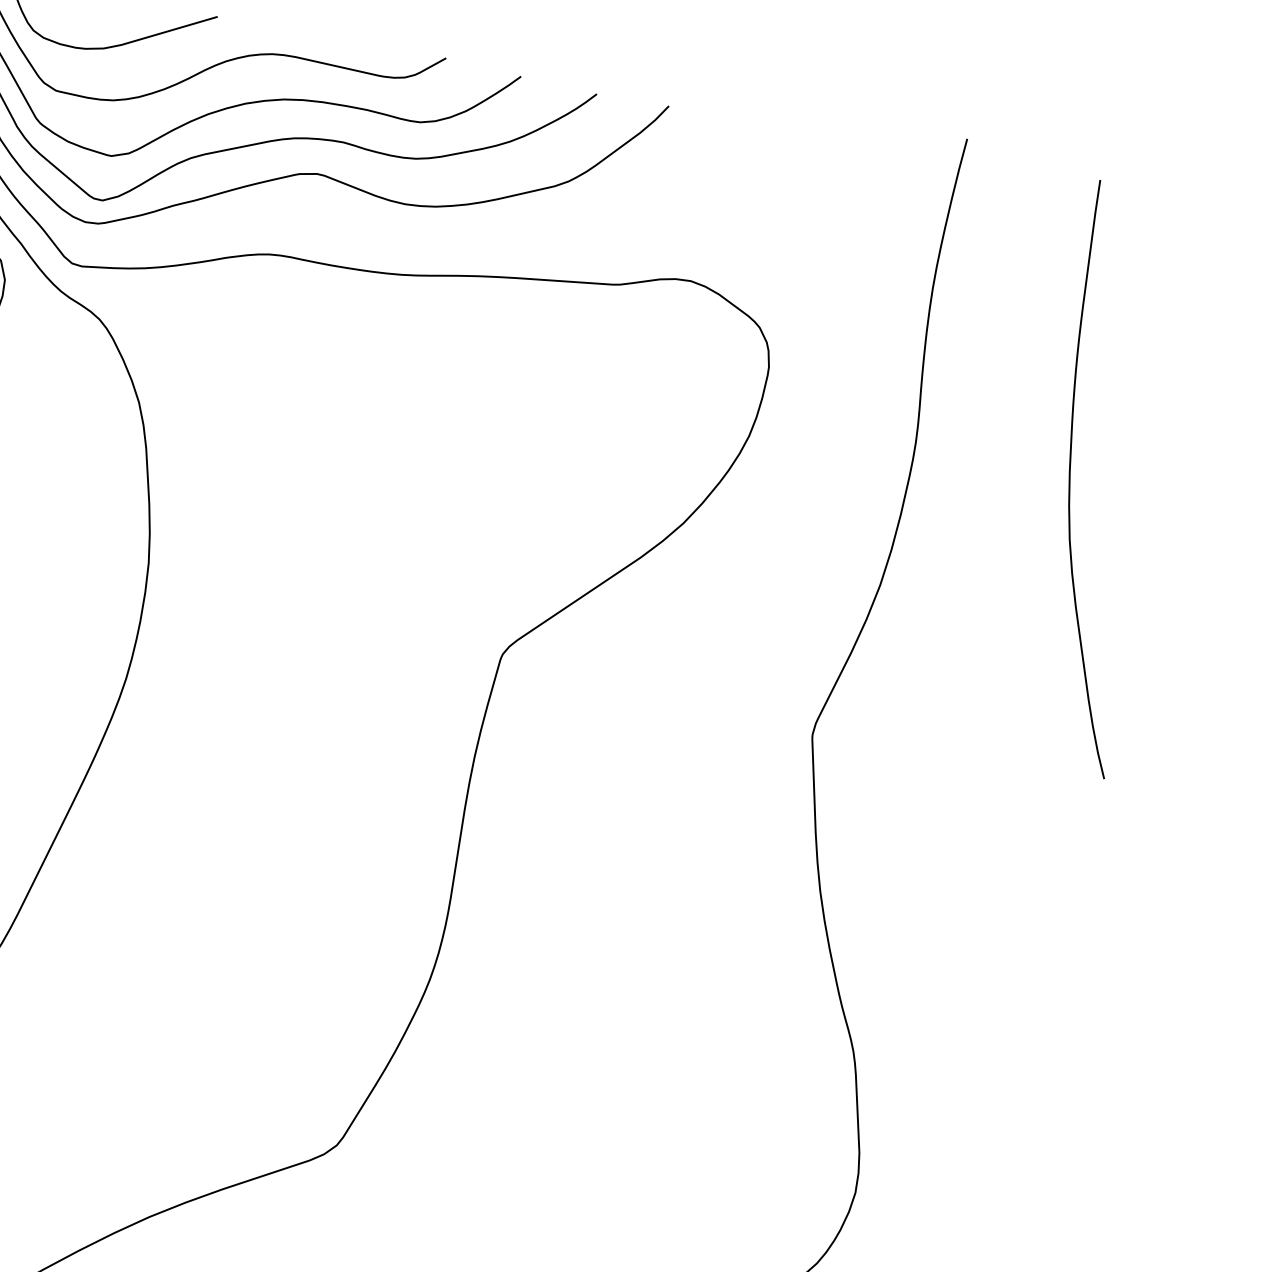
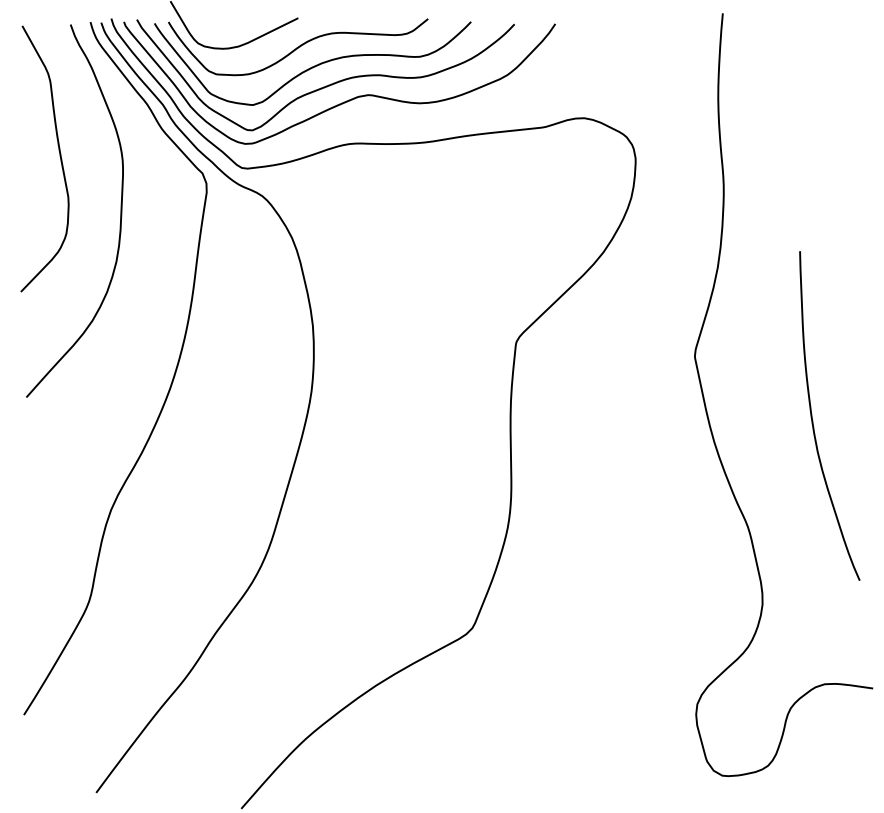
curve: (1071, 482) -> (813, 420), moved

